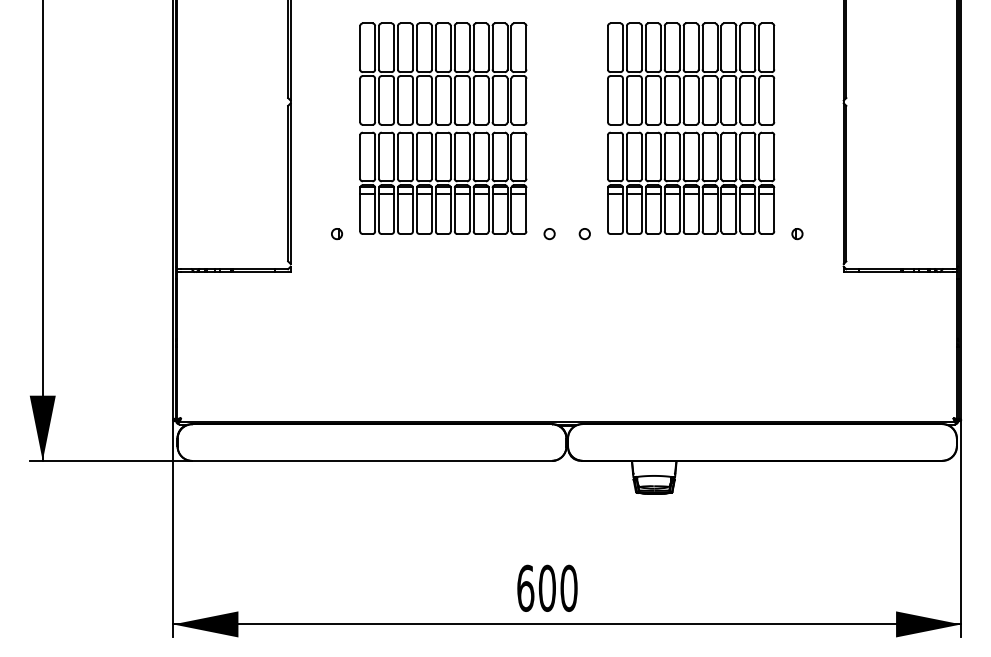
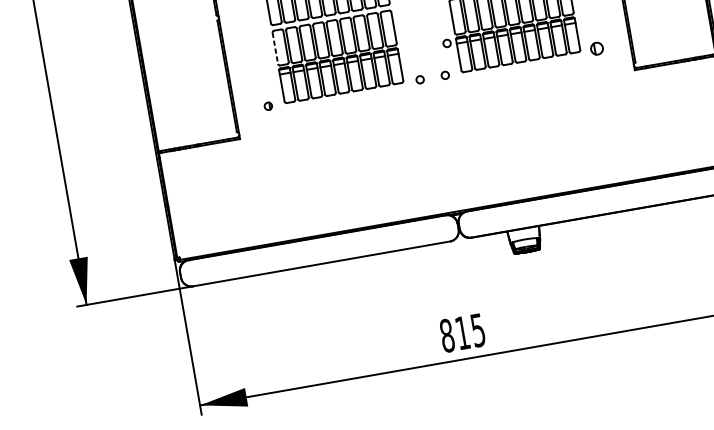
line: (360, 157) -> (275, 48), solid -> dashed
circle: (594, 191) -> (446, 43), added
part: (797, 234) -> (597, 49), size x1.6
text: (547, 587) -> (462, 332), 600 -> 815

